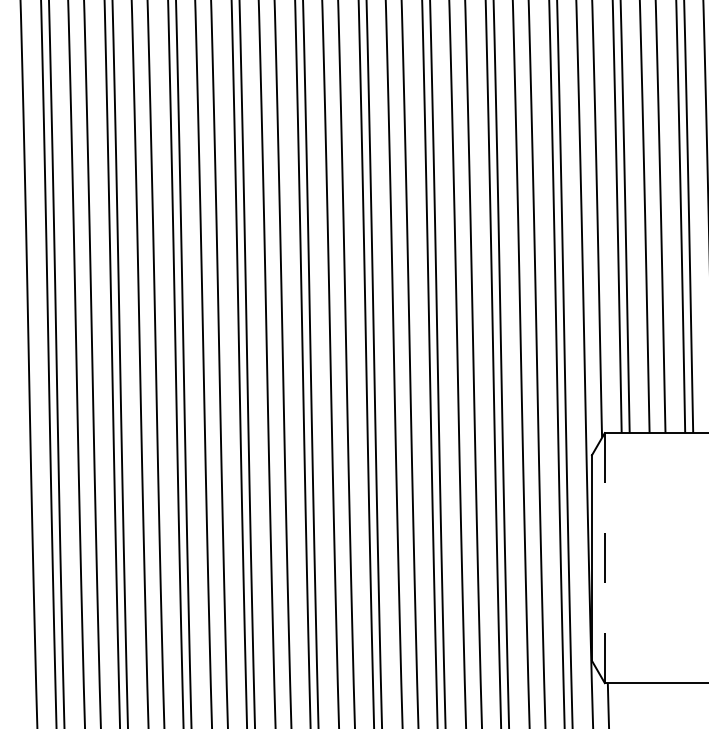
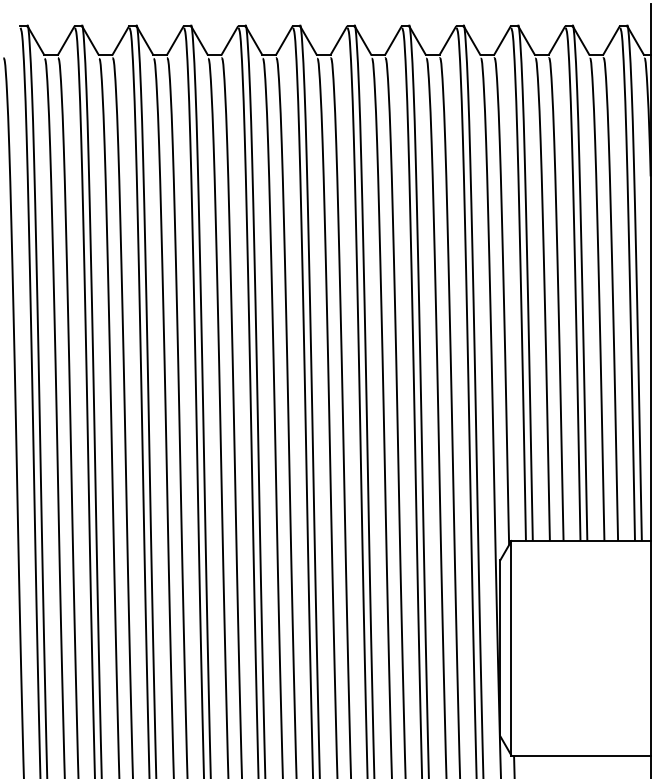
line: (604, 557) -> (511, 647), dashed -> solid

